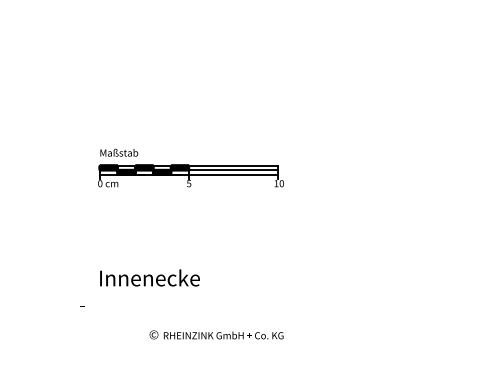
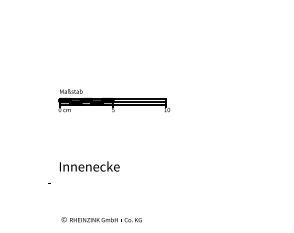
text: (216, 334) -> (101, 219), moved

